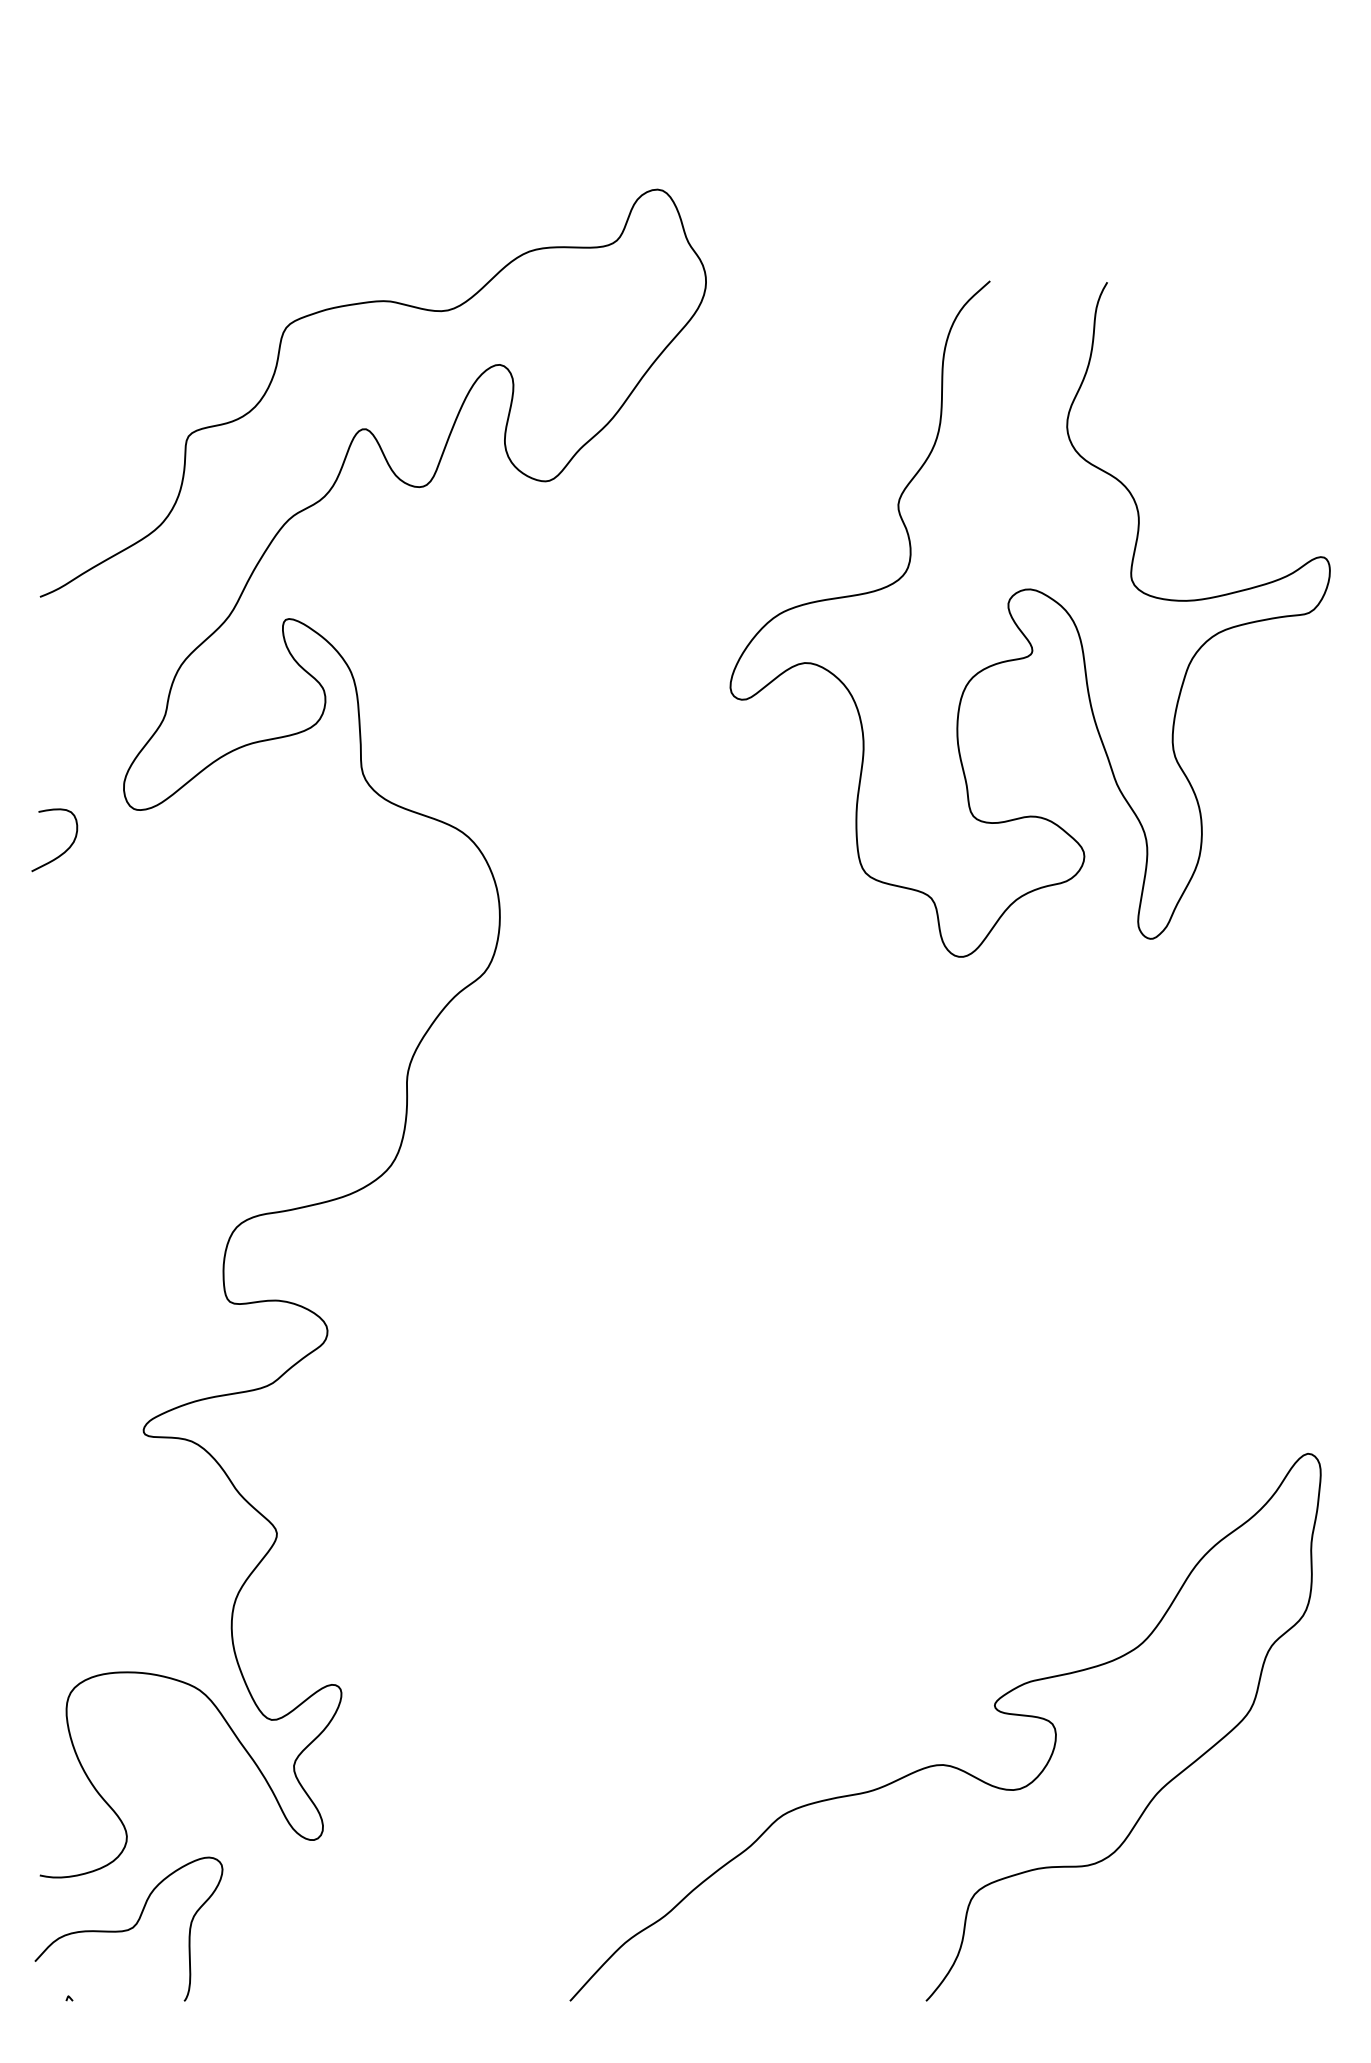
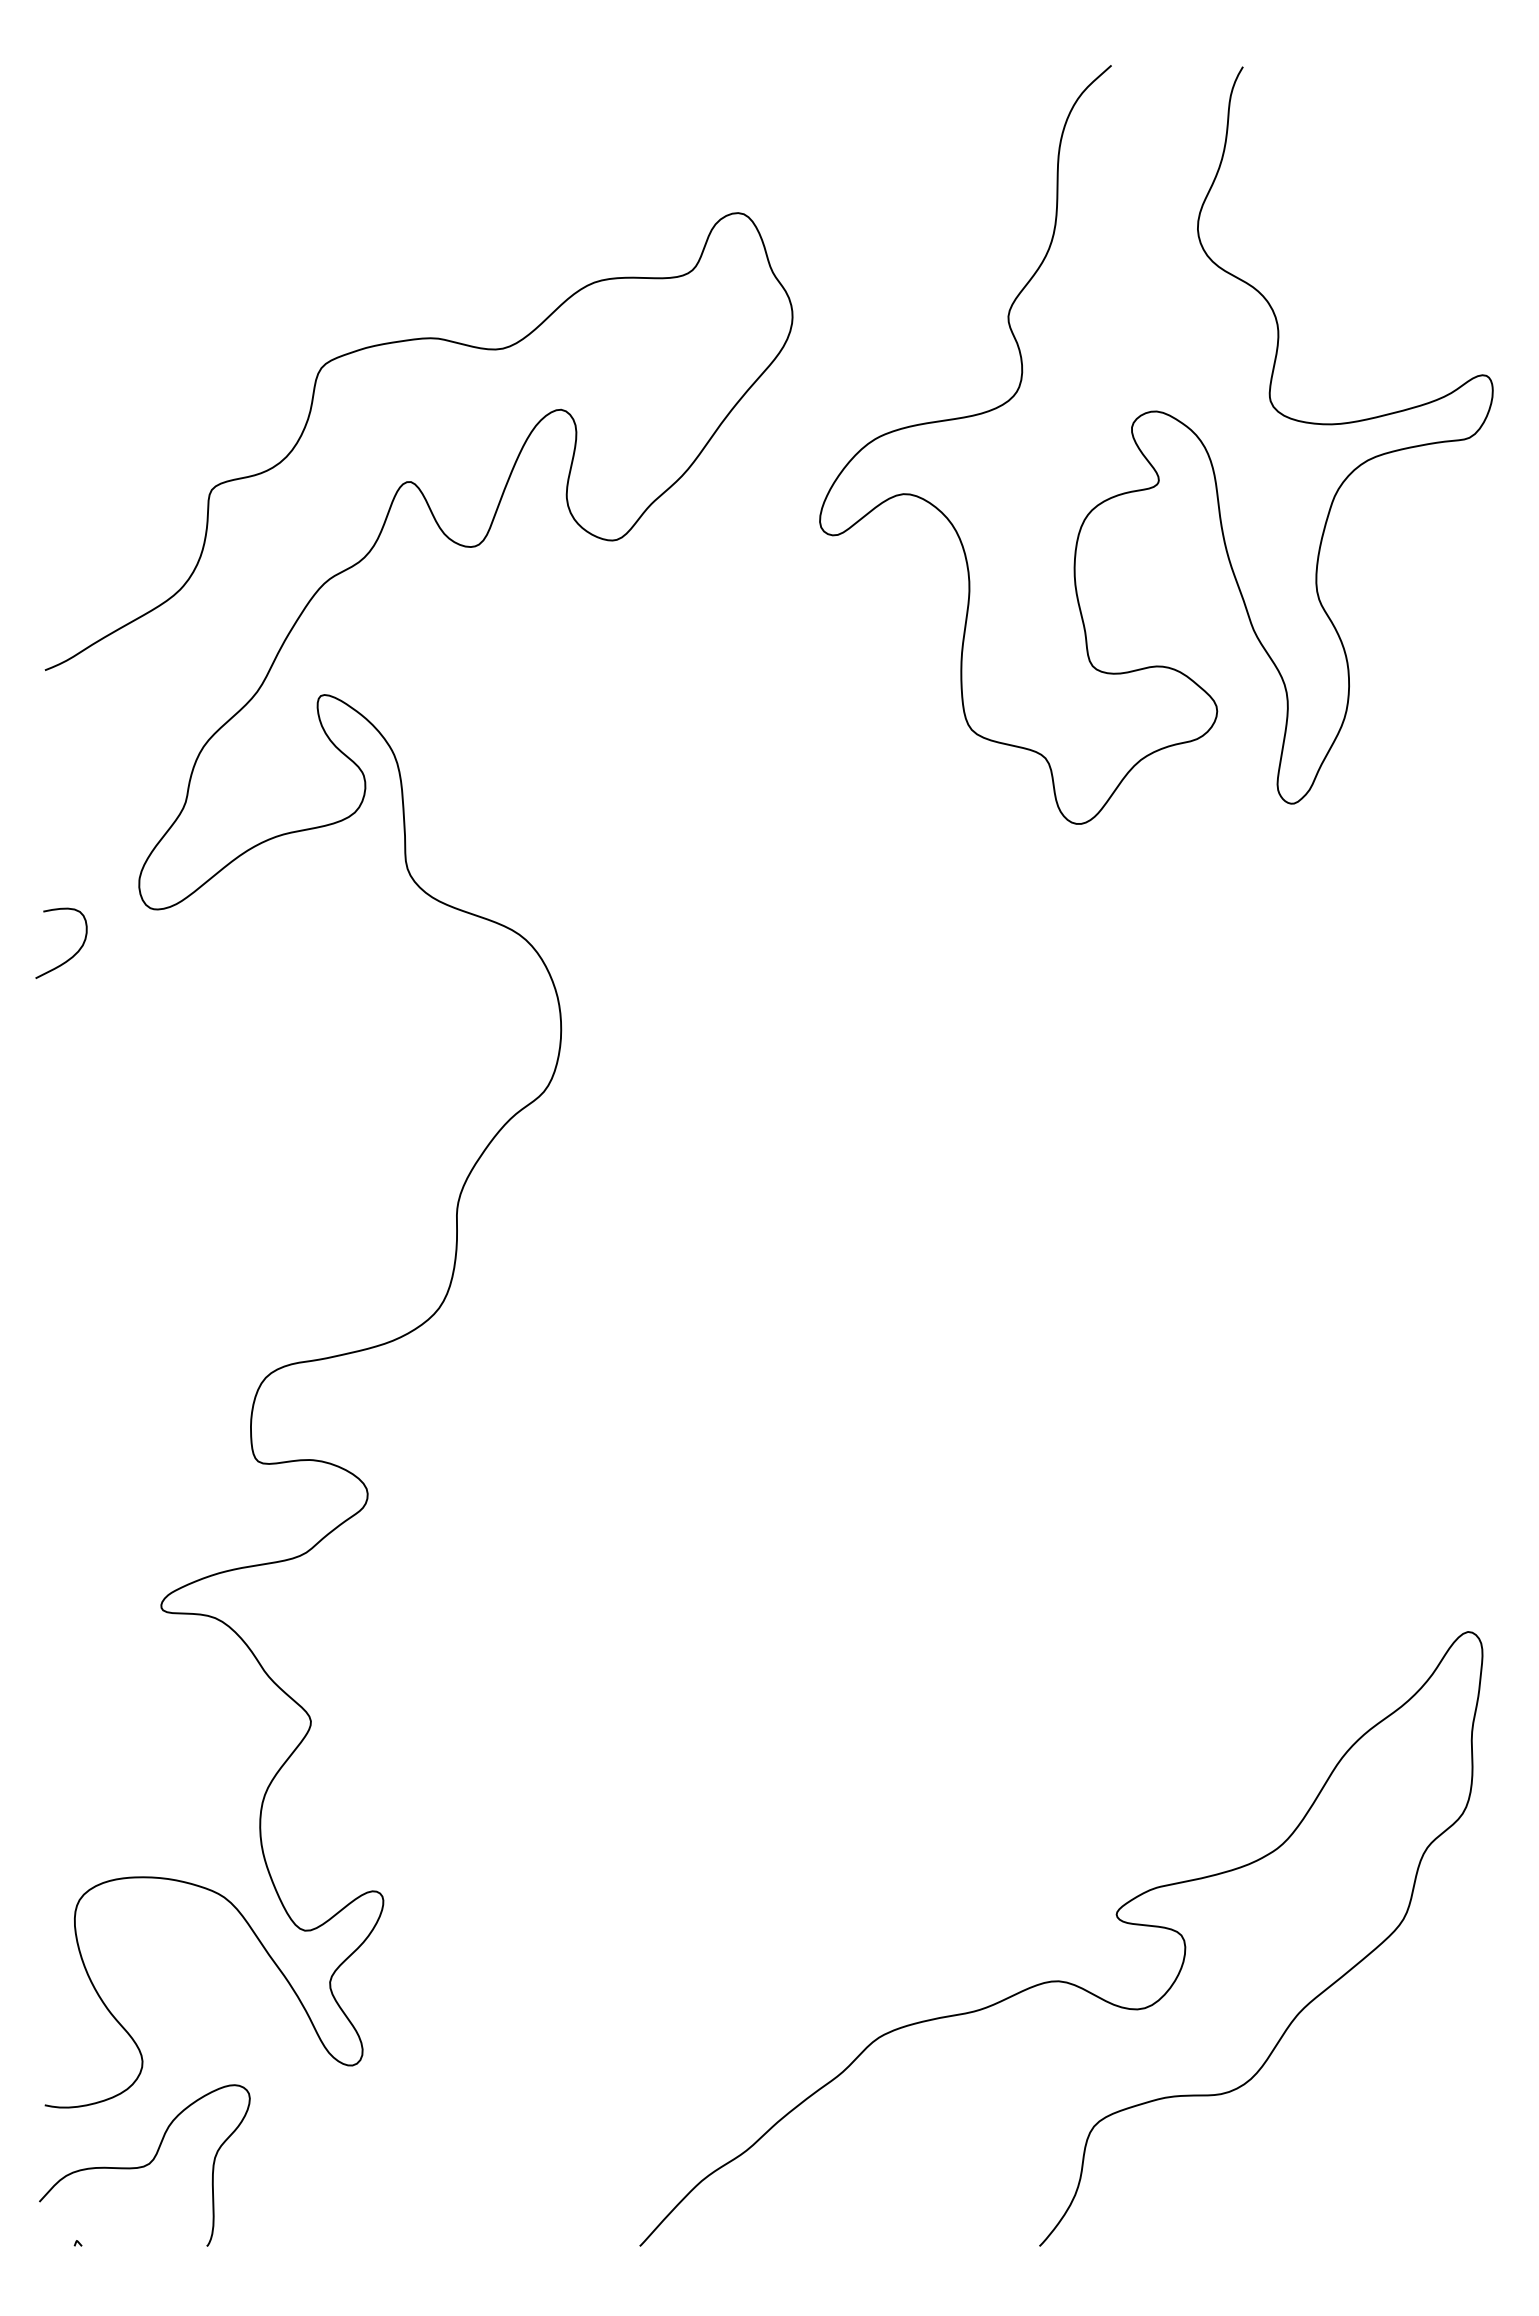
curve: (1017, 624) -> (1142, 450), moved

